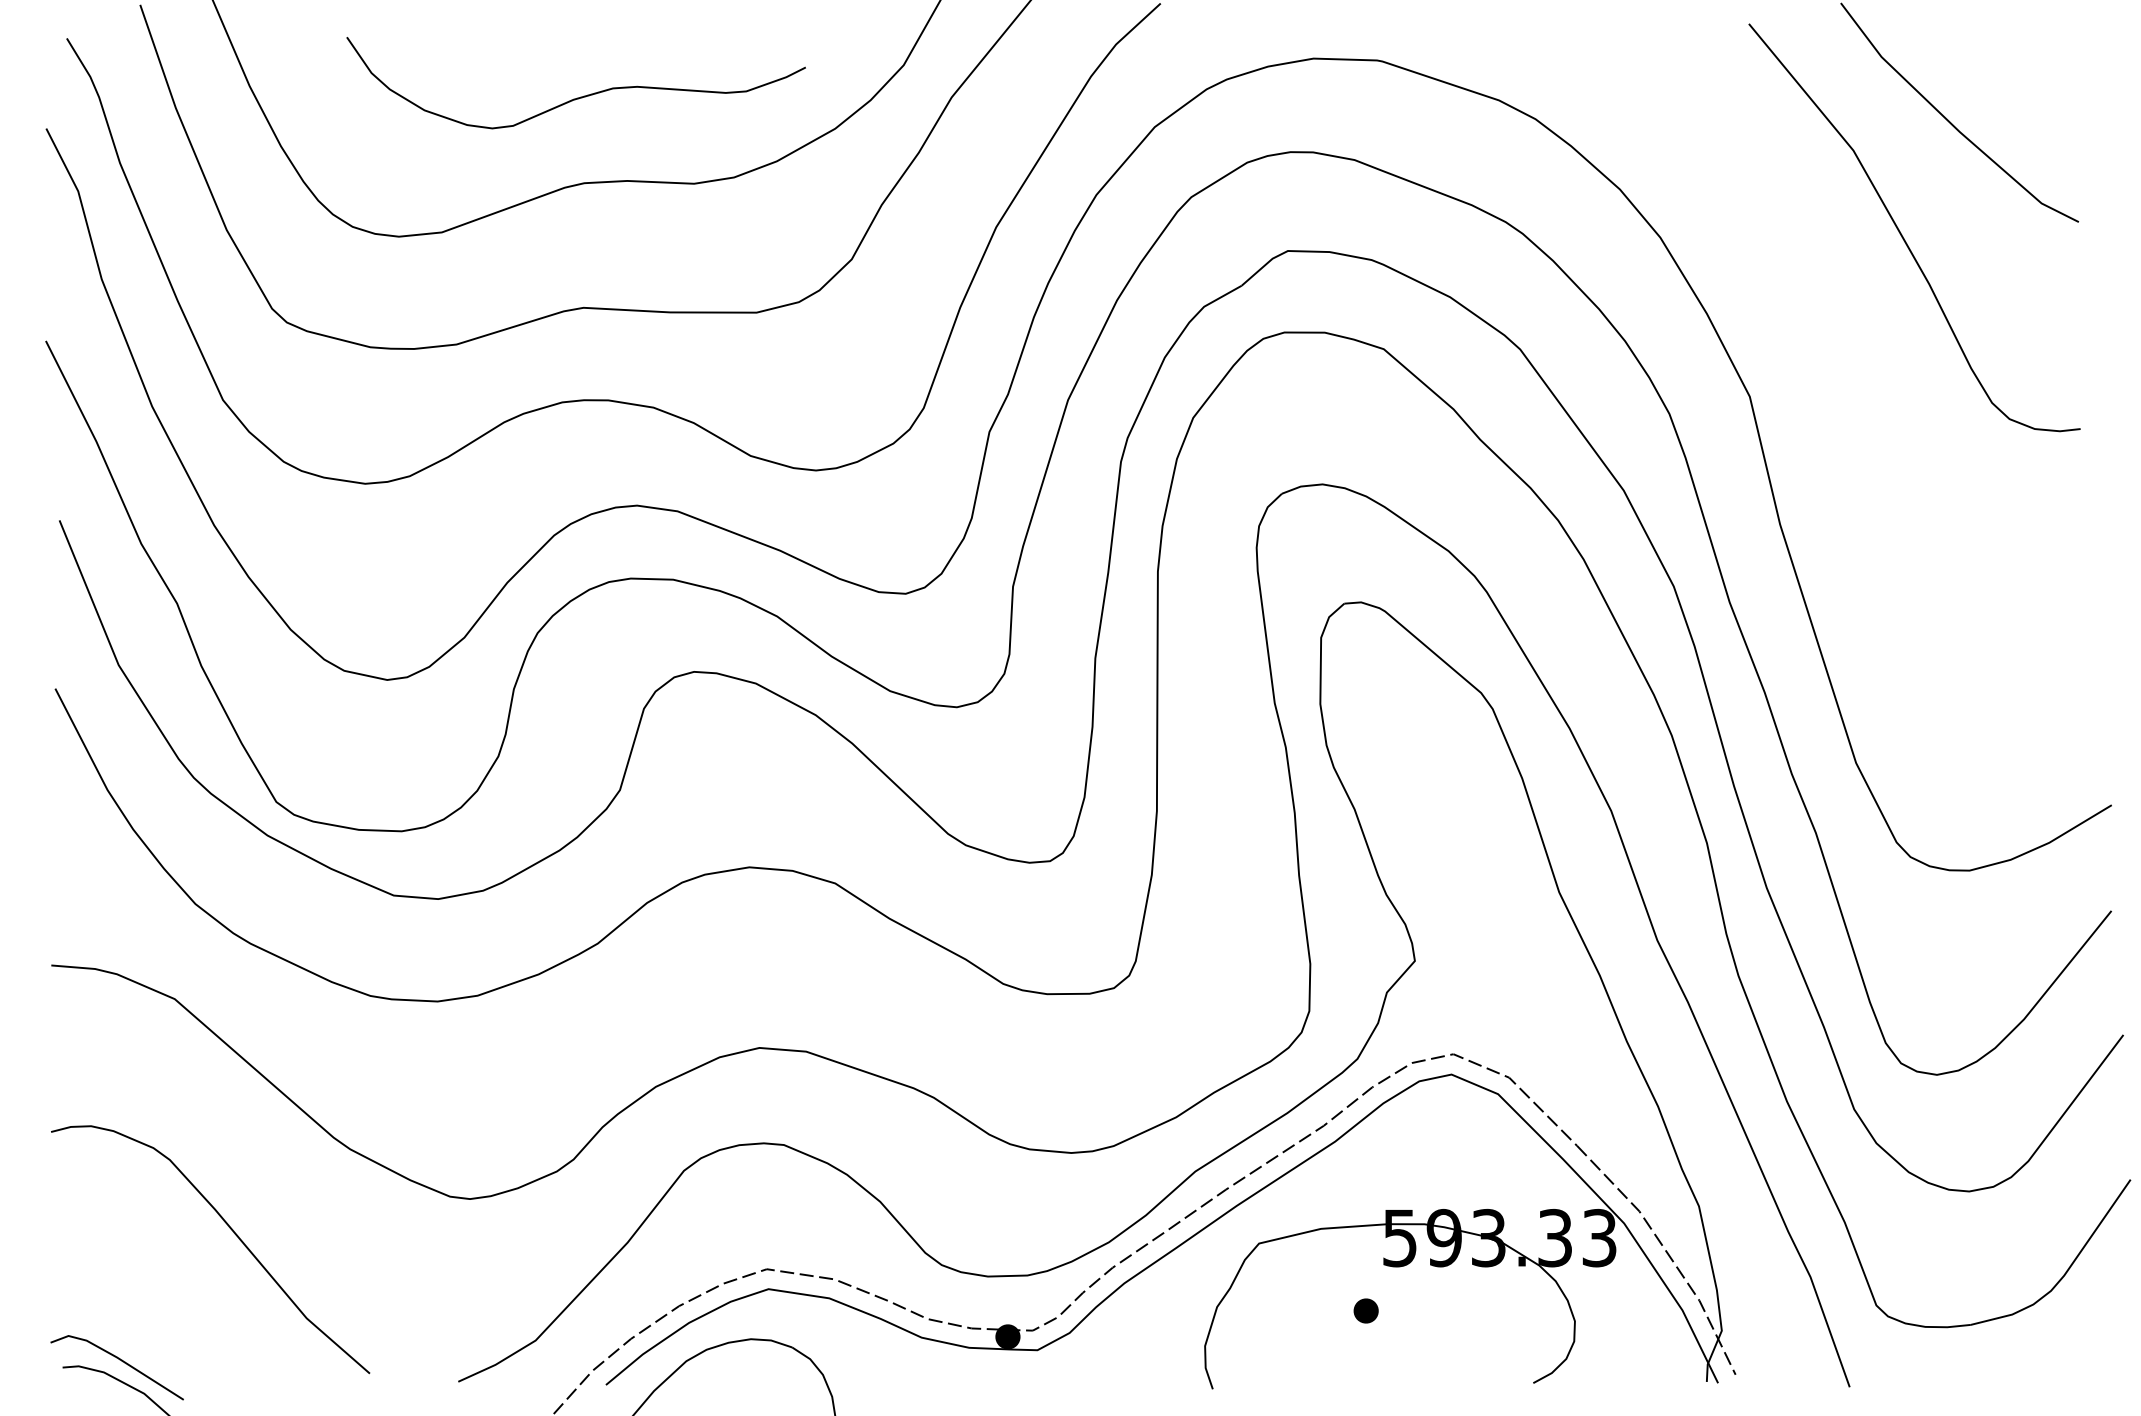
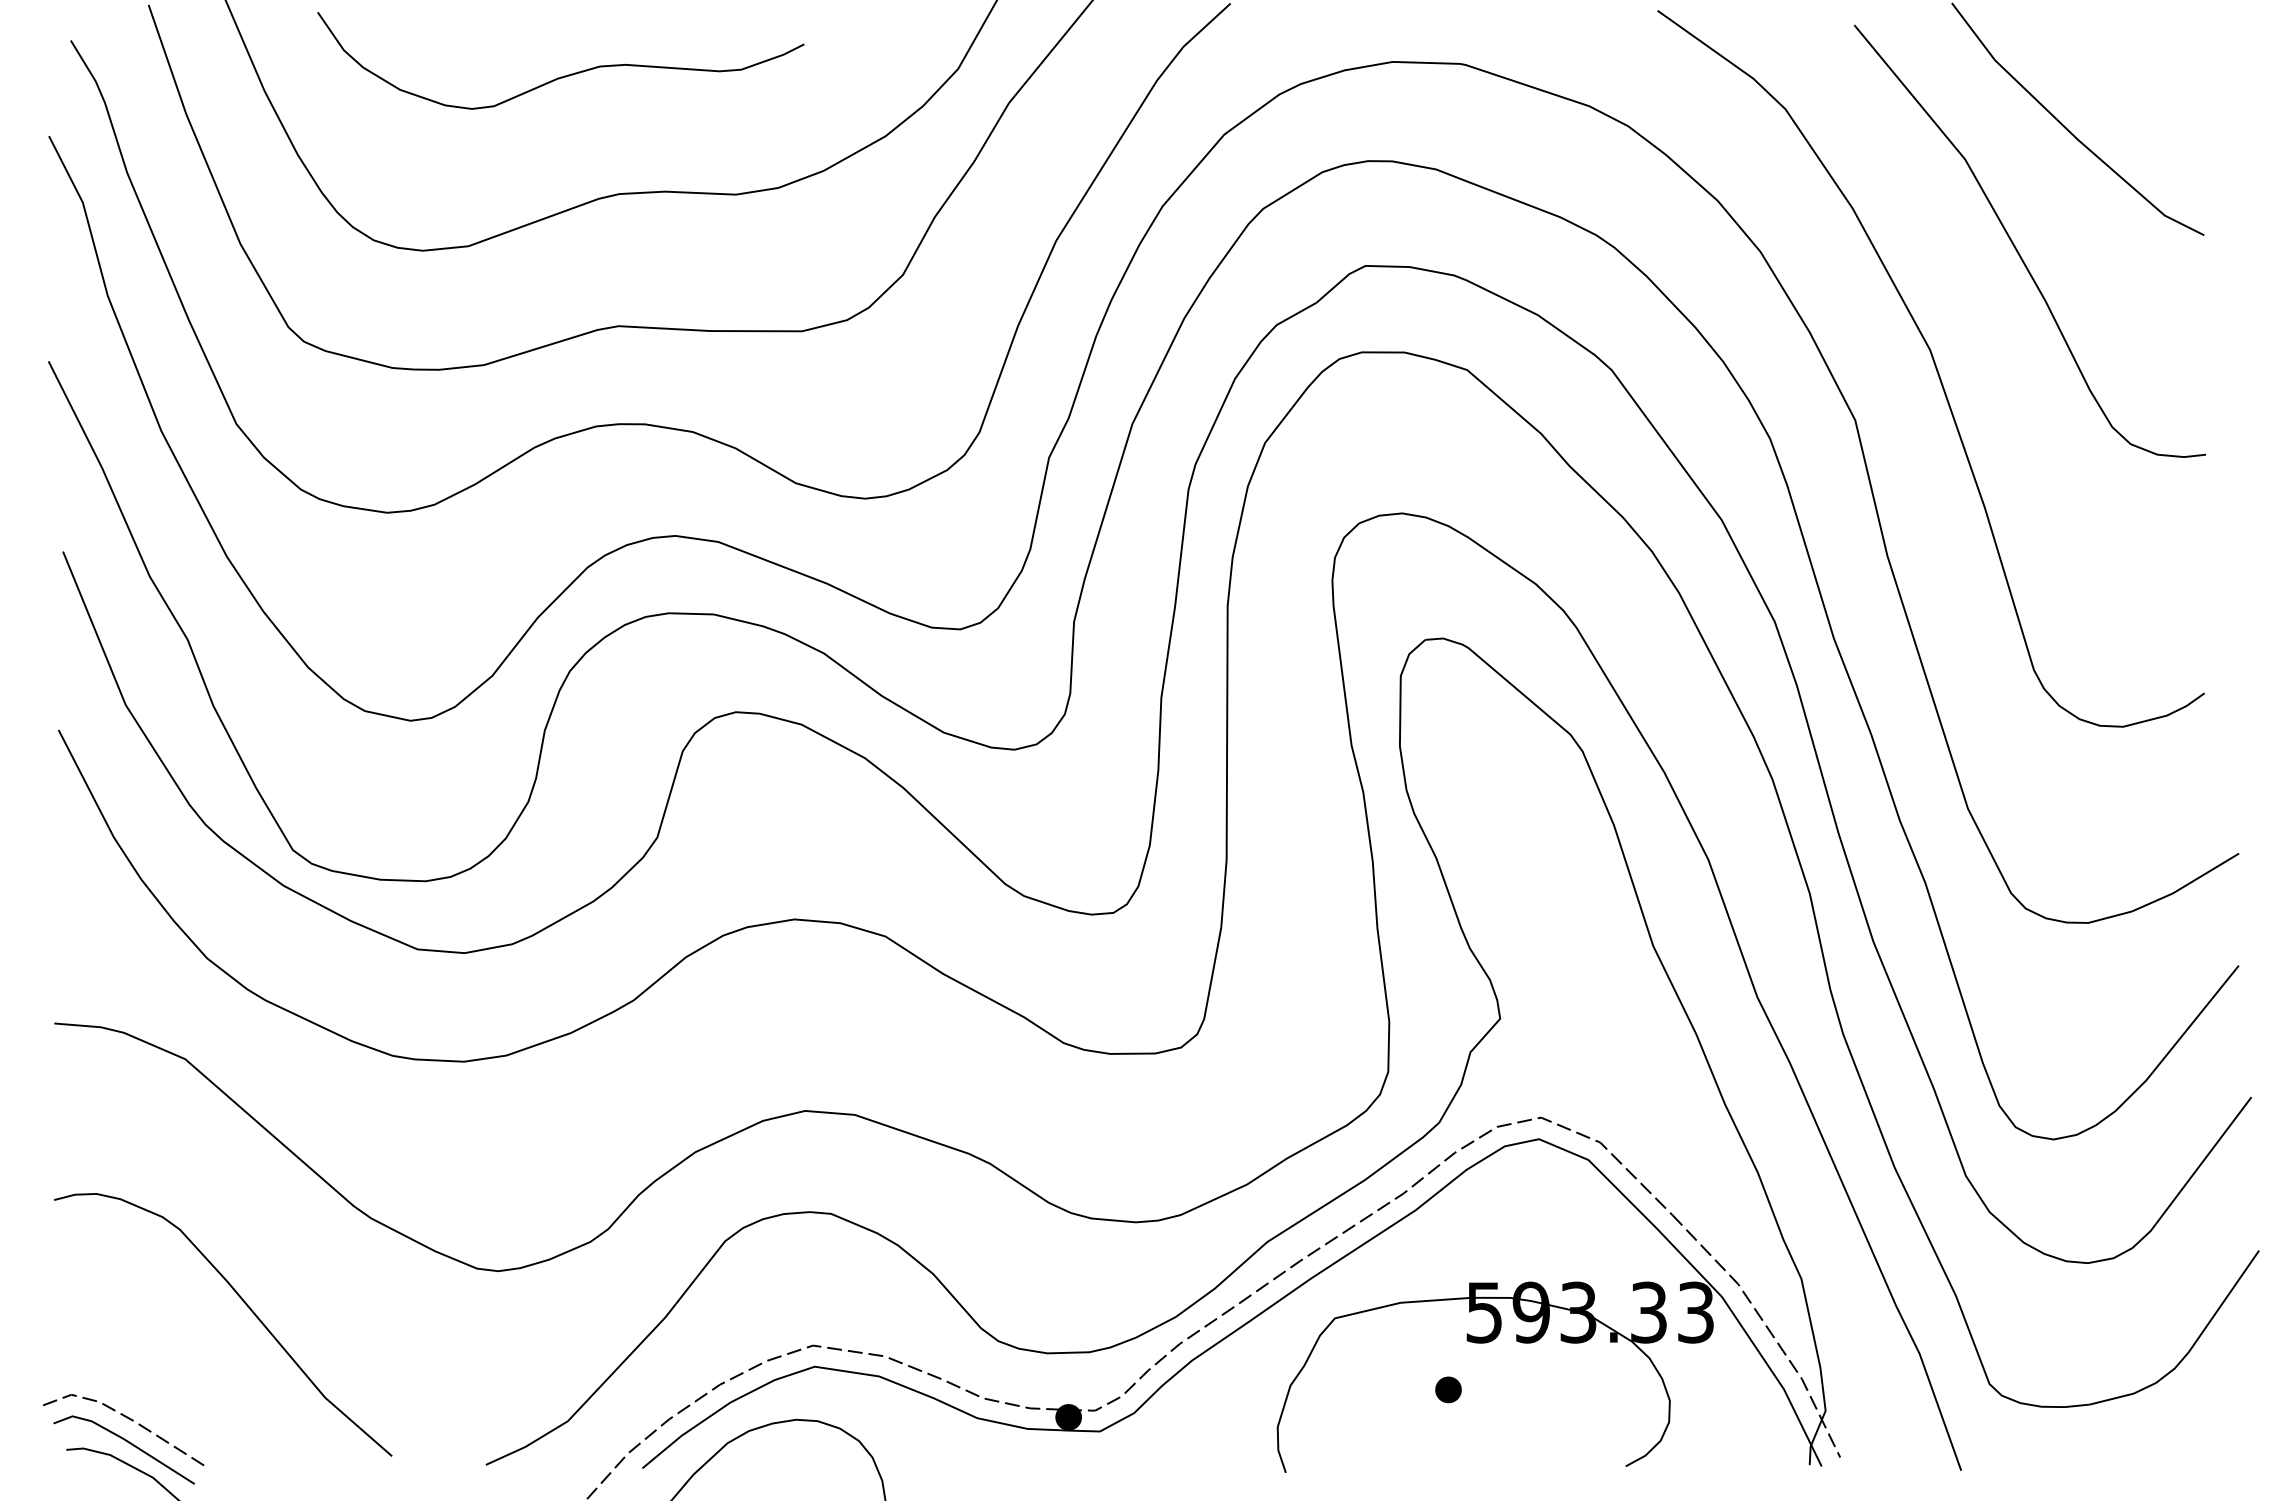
curve: (579, 96) -> (564, 75), moved
curve: (1824, 345) -> (1934, 366), added
line: (121, 1338) -> (128, 1419), added

